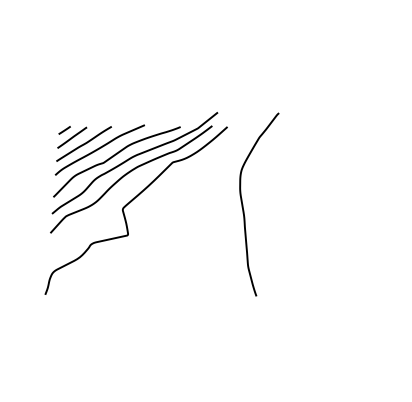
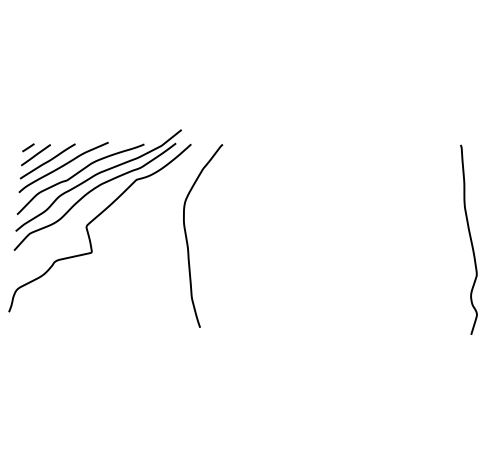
curve: (243, 206) -> (187, 237), moved

